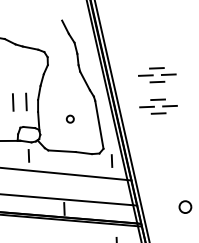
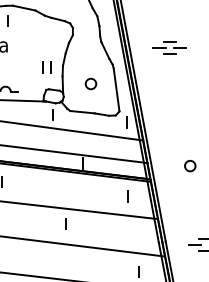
part: (19, 102) -> (46, 67), size x0.71
part: (158, 106) -> (169, 75), removed
circle: (69, 118) -> (90, 83), size x1.67

